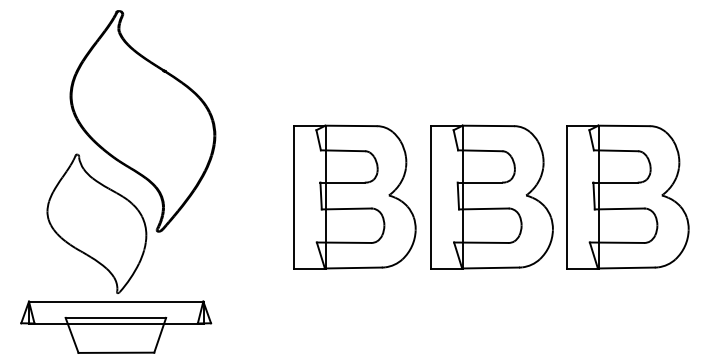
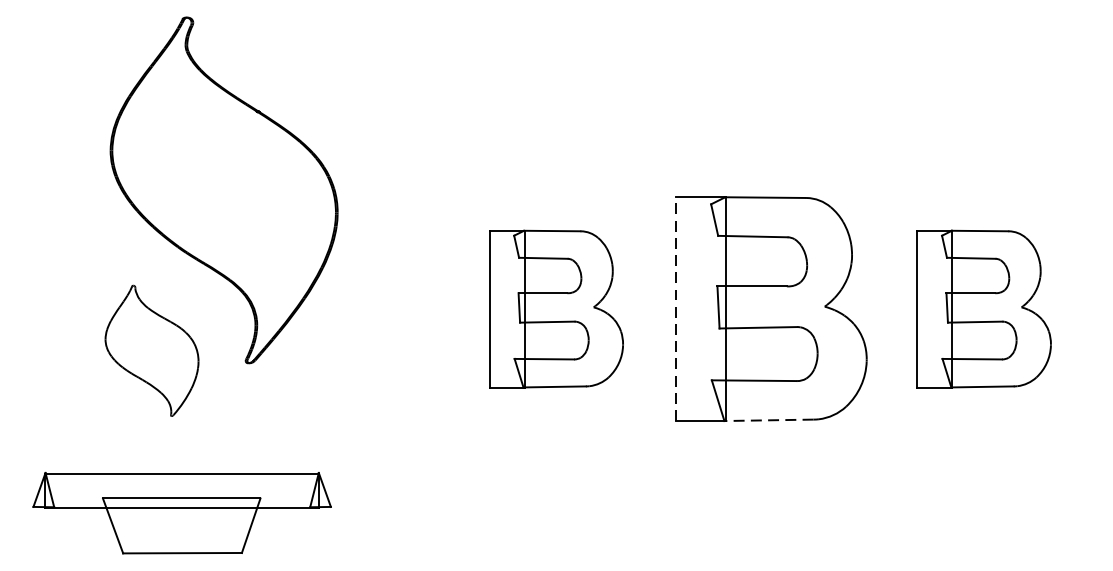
part: (354, 196) -> (555, 308), size x0.7
line: (431, 196) -> (676, 308), solid -> dashed
part: (627, 196) -> (983, 308), size x0.7
part: (96, 223) -> (151, 350), size x0.6
line: (490, 268) -> (768, 421), solid -> dashed

